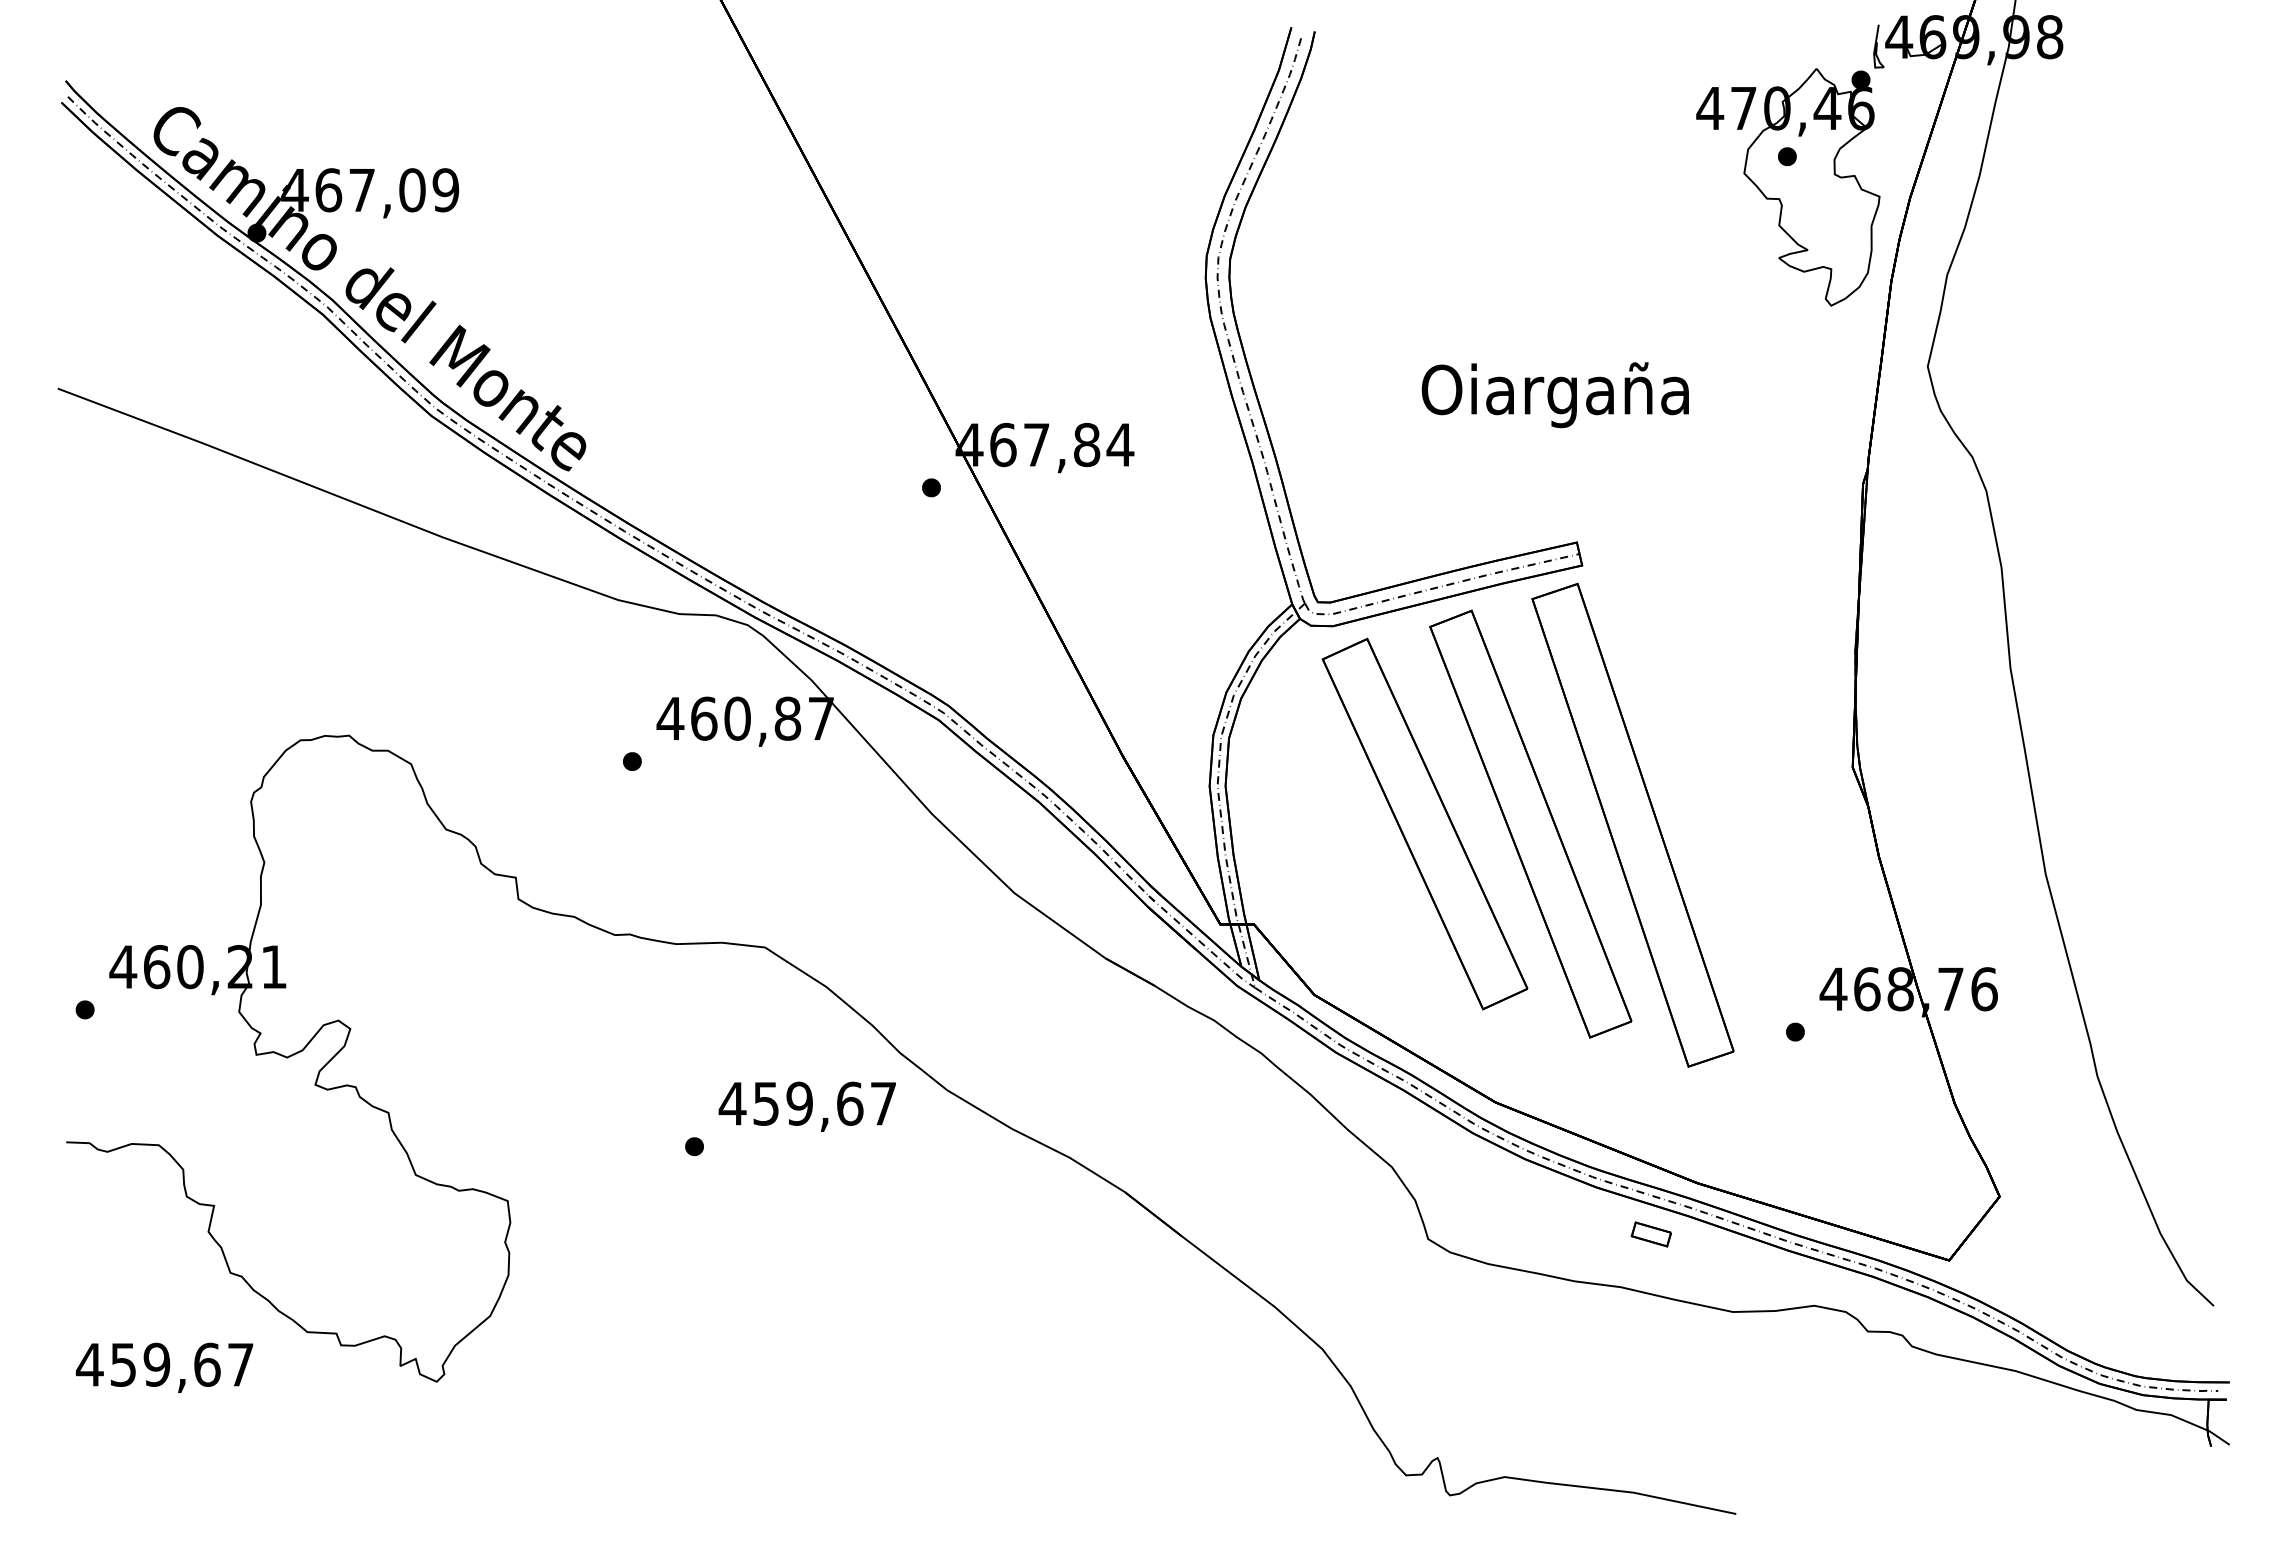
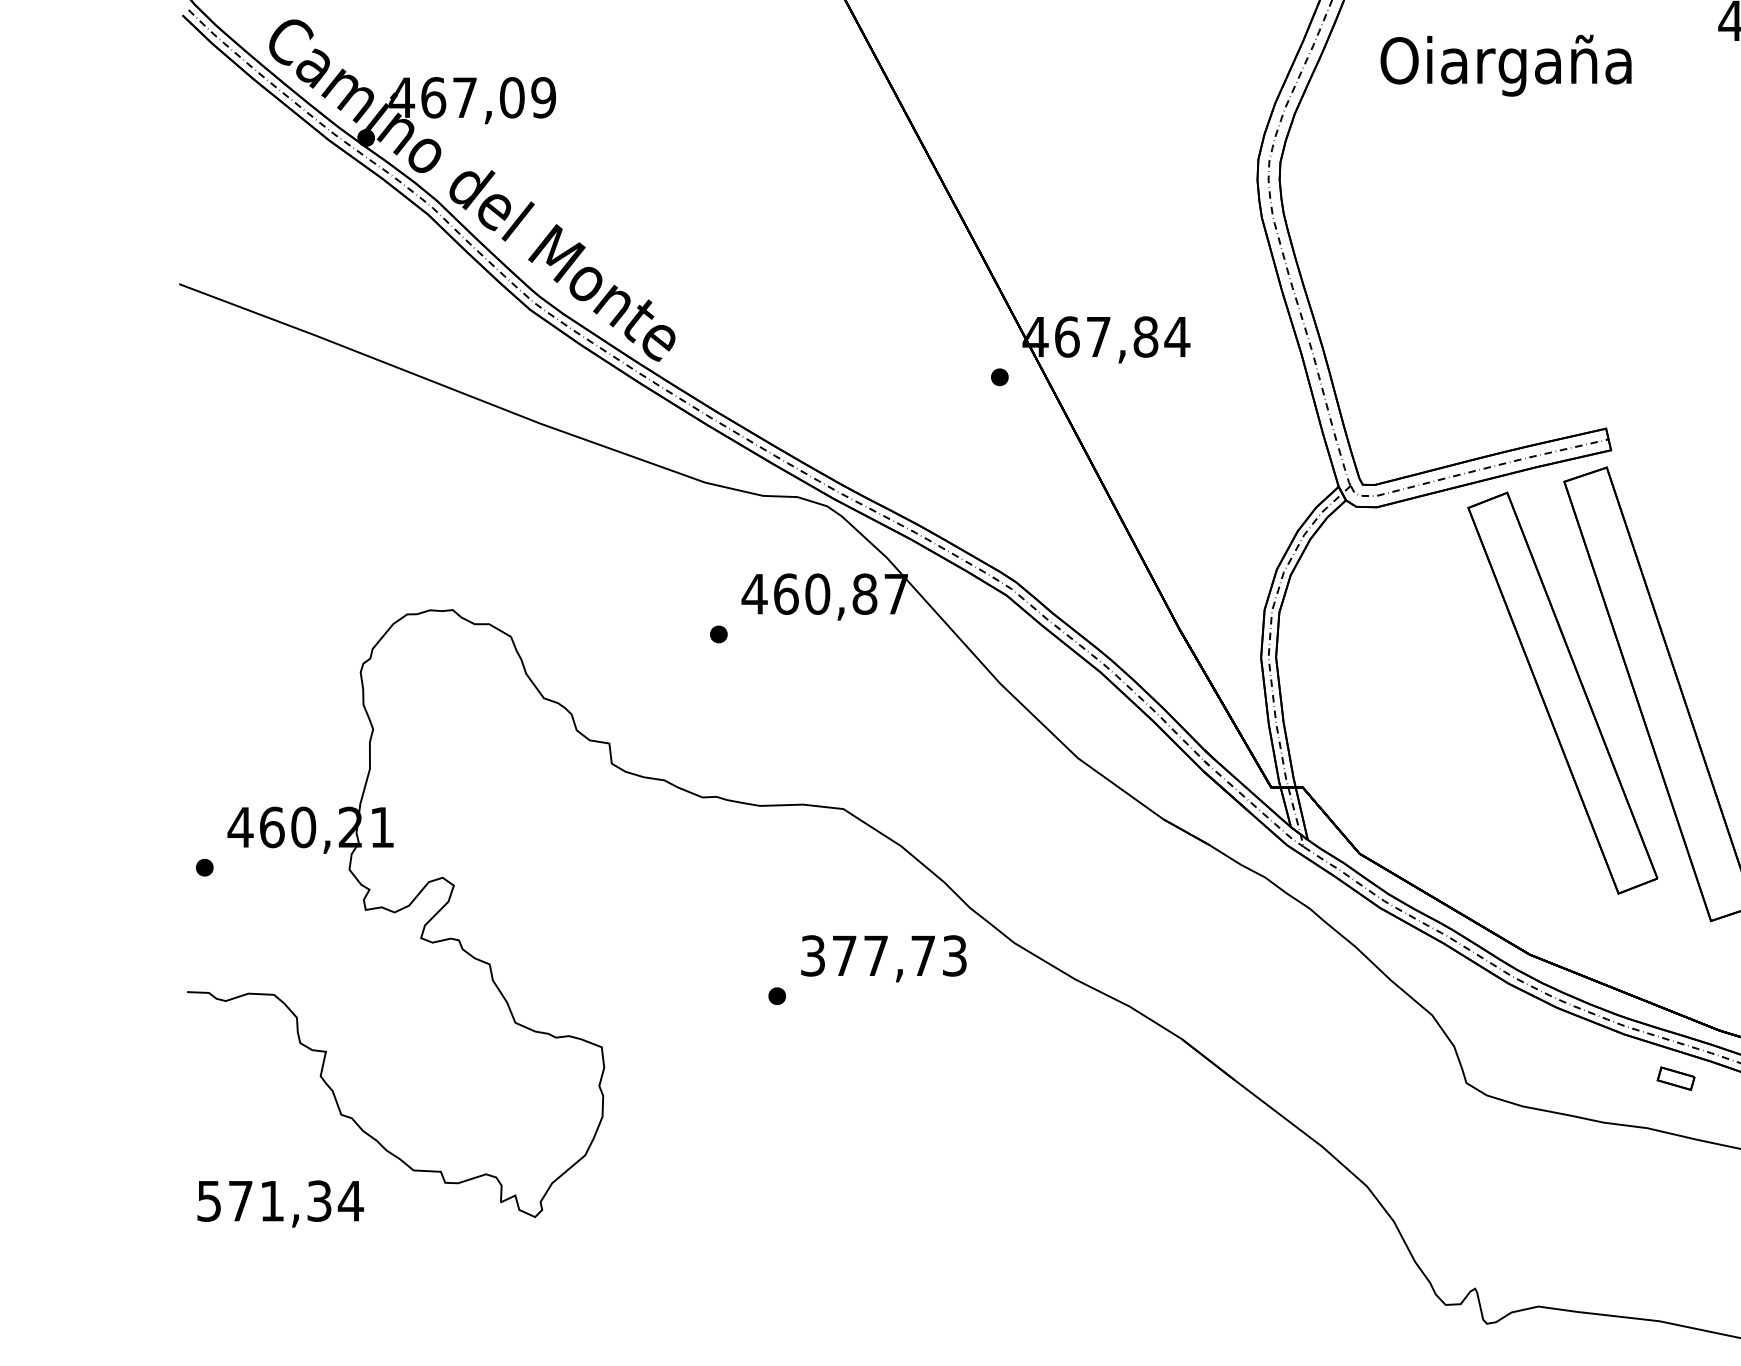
text: (1554, 395) -> (1505, 66), moved
part: (1424, 823) -> (1462, 692), removed
text: (807, 1103) -> (883, 955), 459,67 -> 377,73
text: (164, 1364) -> (279, 1200), 459,67 -> 571,34

